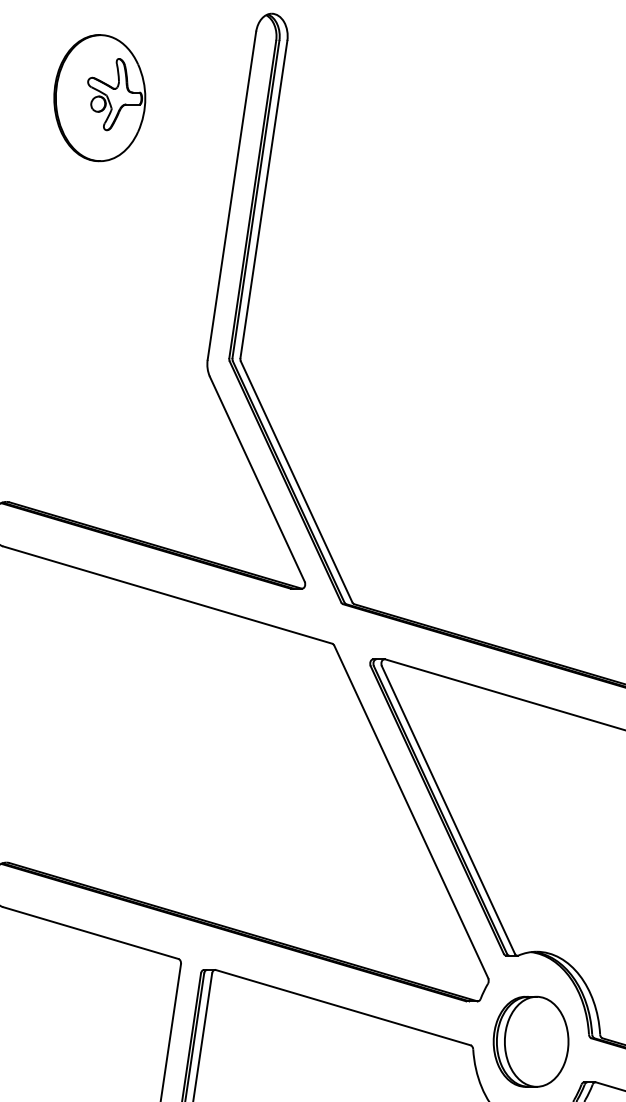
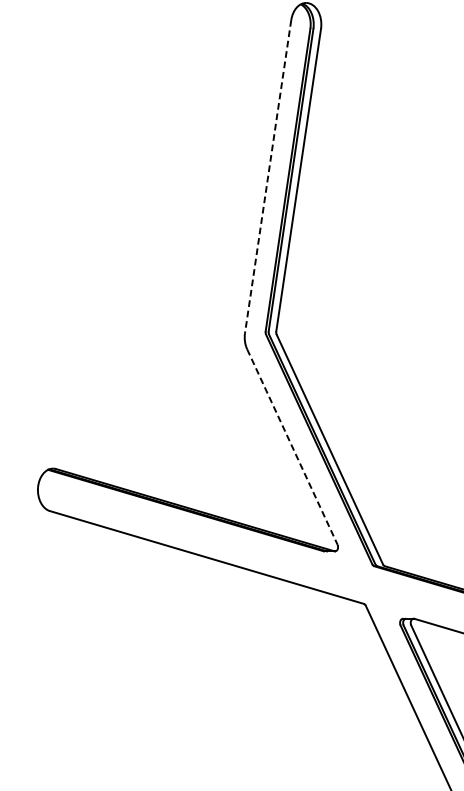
part: (99, 98) -> (141, 83), removed
line: (231, 195) -> (267, 176), solid -> dashed
line: (257, 479) -> (292, 447), solid -> dashed

